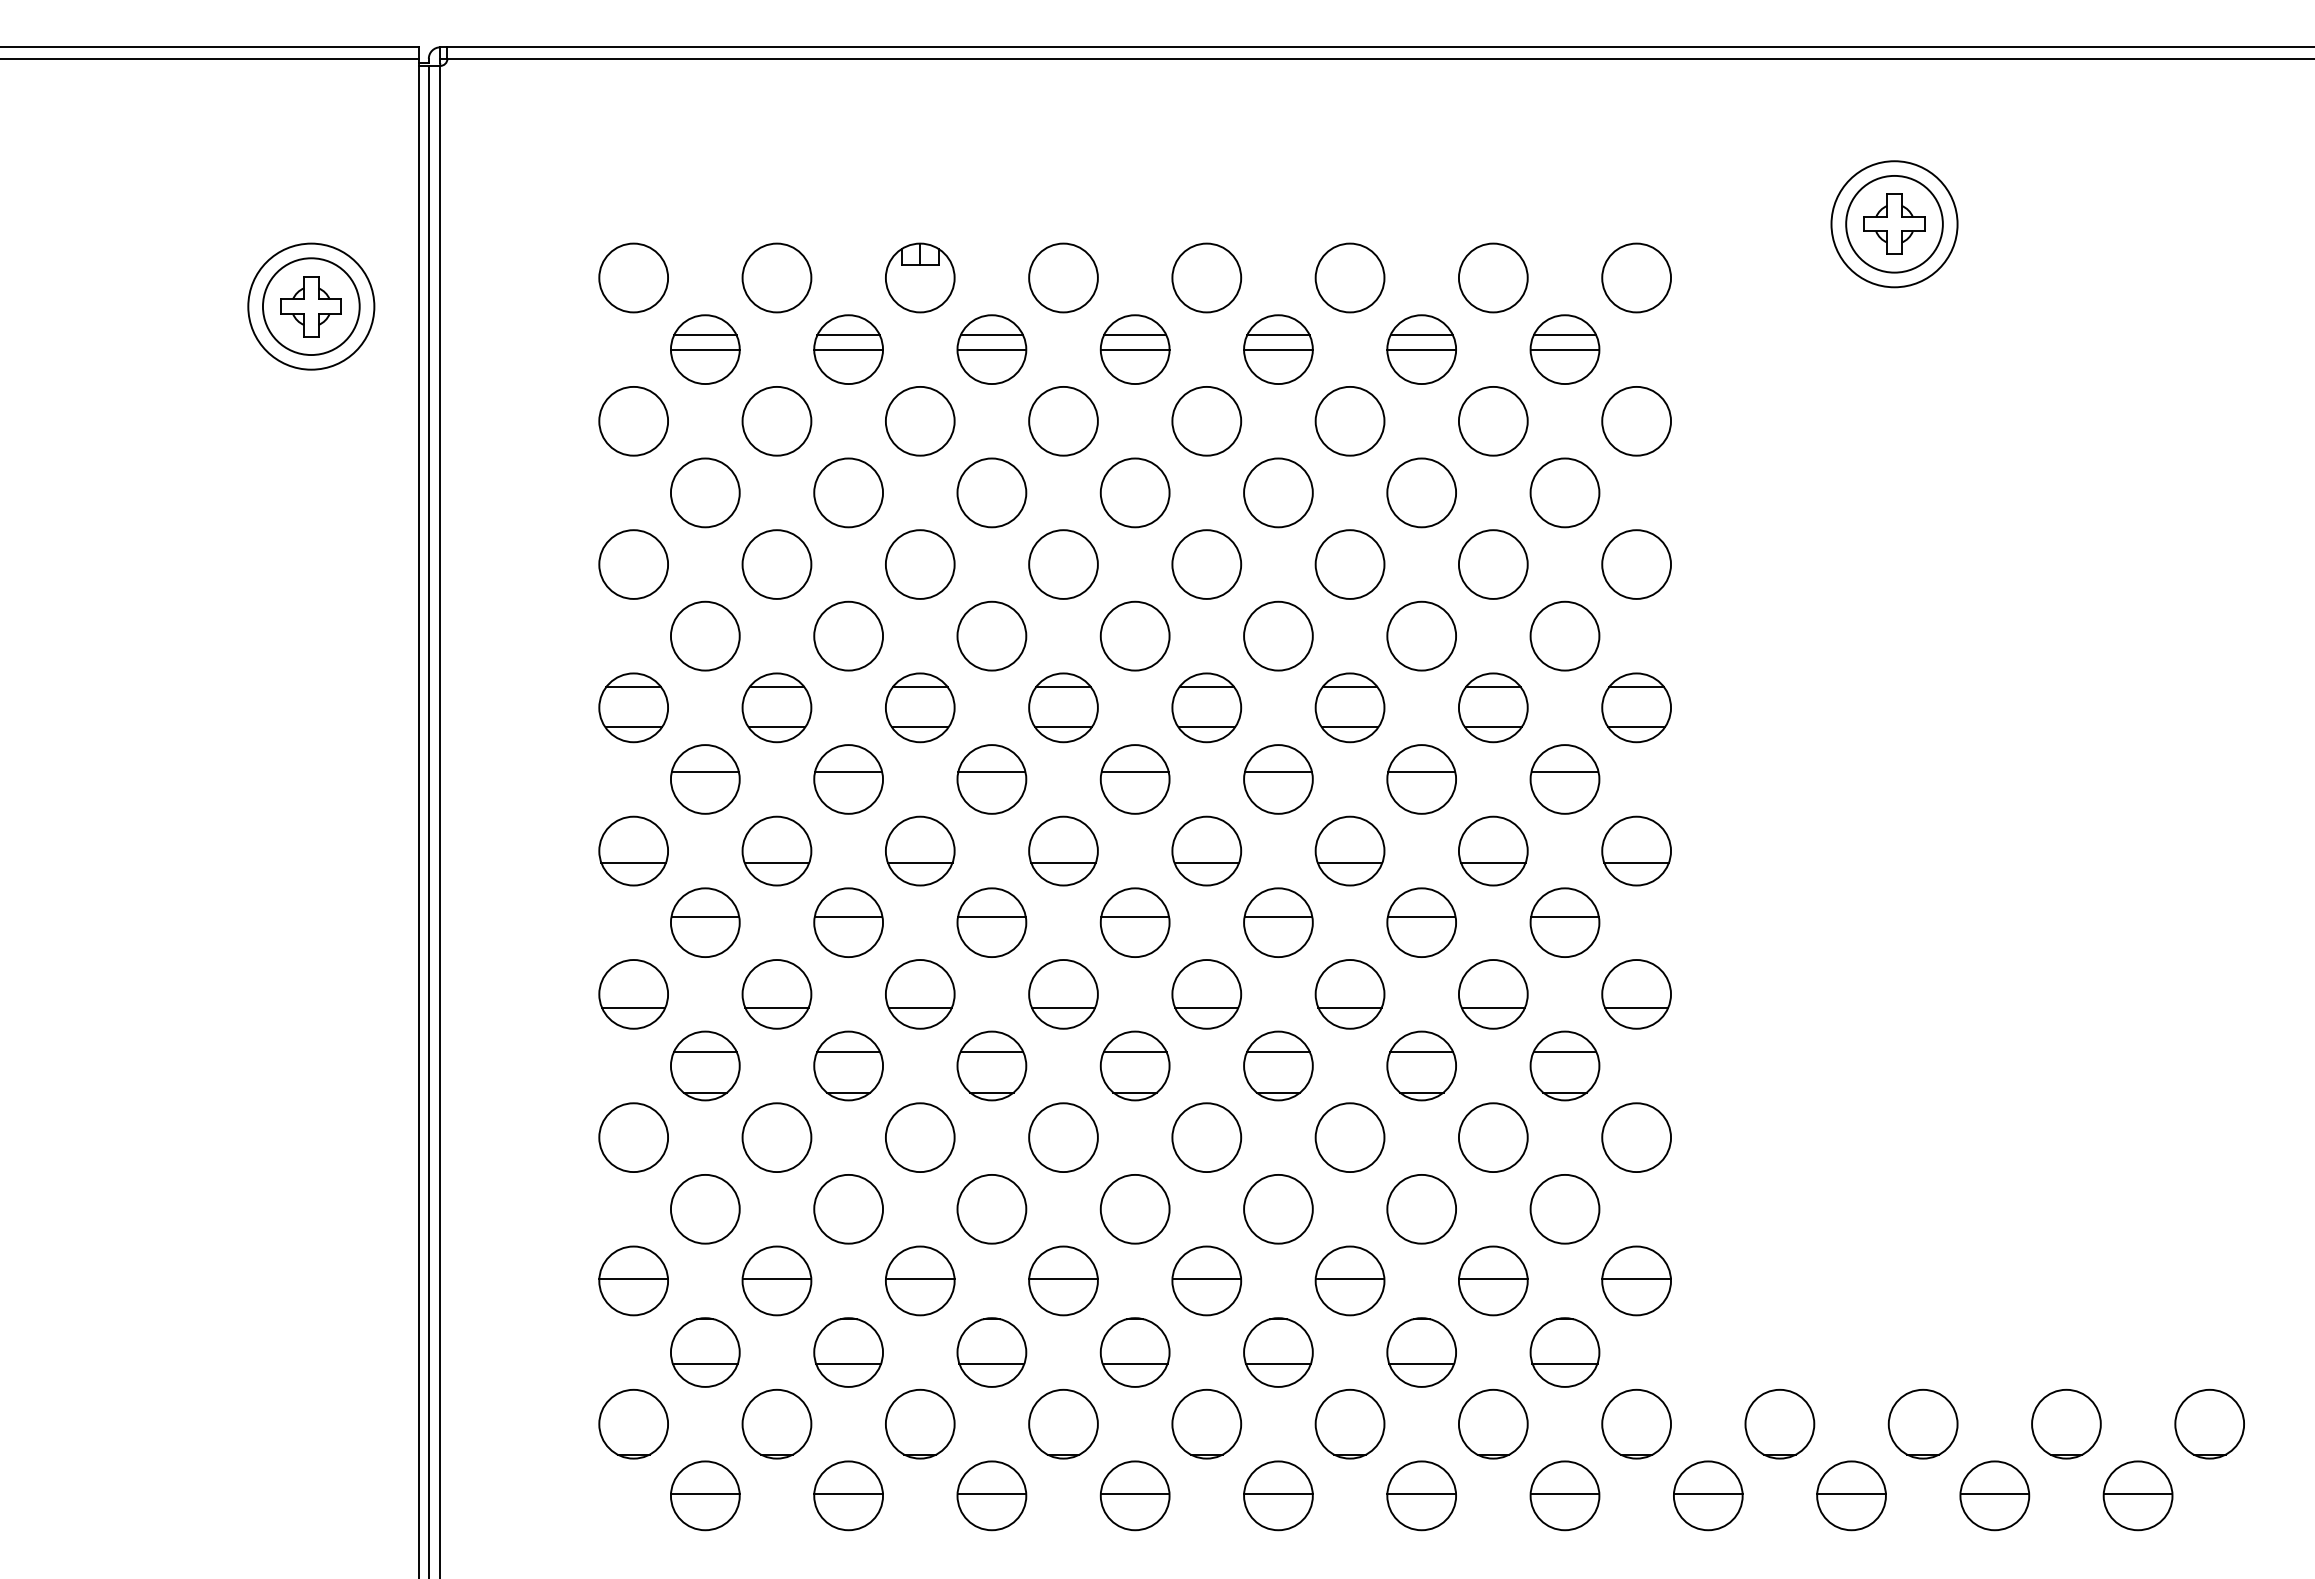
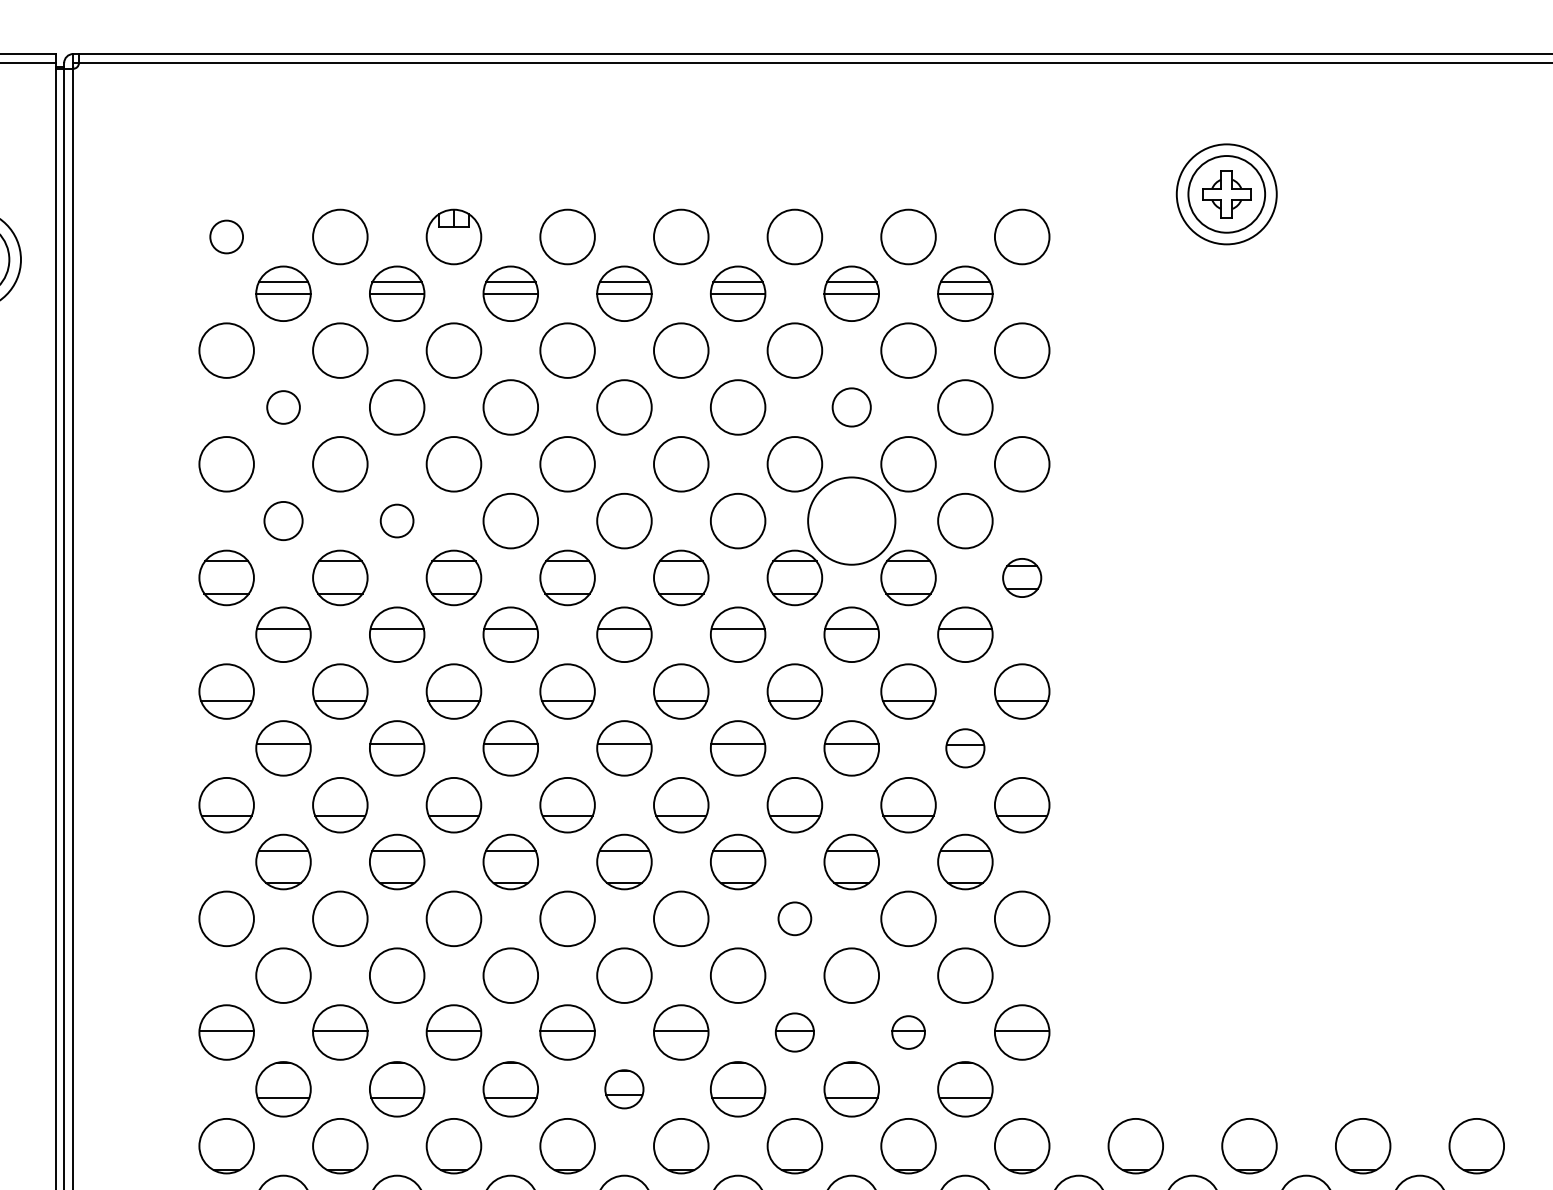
circle: (633, 277) -> (226, 236), size x0.6
circle: (705, 492) -> (283, 407), size x0.6
circle: (1421, 492) -> (851, 407), size x0.7
circle: (705, 635) -> (283, 520), size x0.7
circle: (848, 635) -> (397, 520), size x0.6
circle: (1421, 635) -> (851, 520), size x1.6
part: (1636, 707) -> (1022, 577), size x0.7
part: (1564, 922) -> (965, 748), size x0.7
circle: (1349, 1137) -> (794, 918), size x0.6
part: (1349, 1280) -> (794, 1032), size x0.7
part: (1493, 1280) -> (908, 1032), size x0.6
part: (1134, 1352) -> (623, 1089), size x0.7

